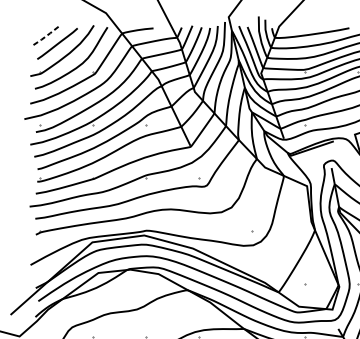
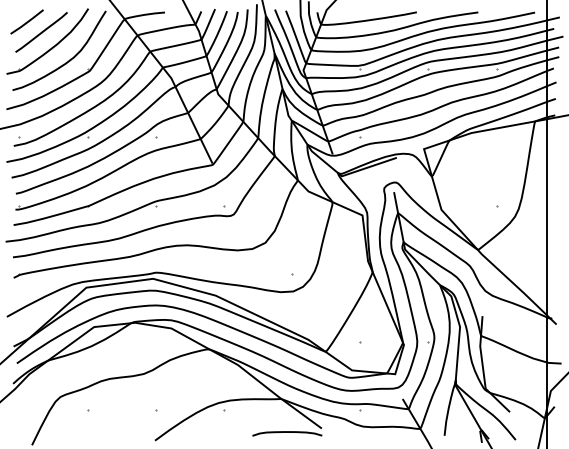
line: (46, 36) -> (27, 22), dashed -> solid

